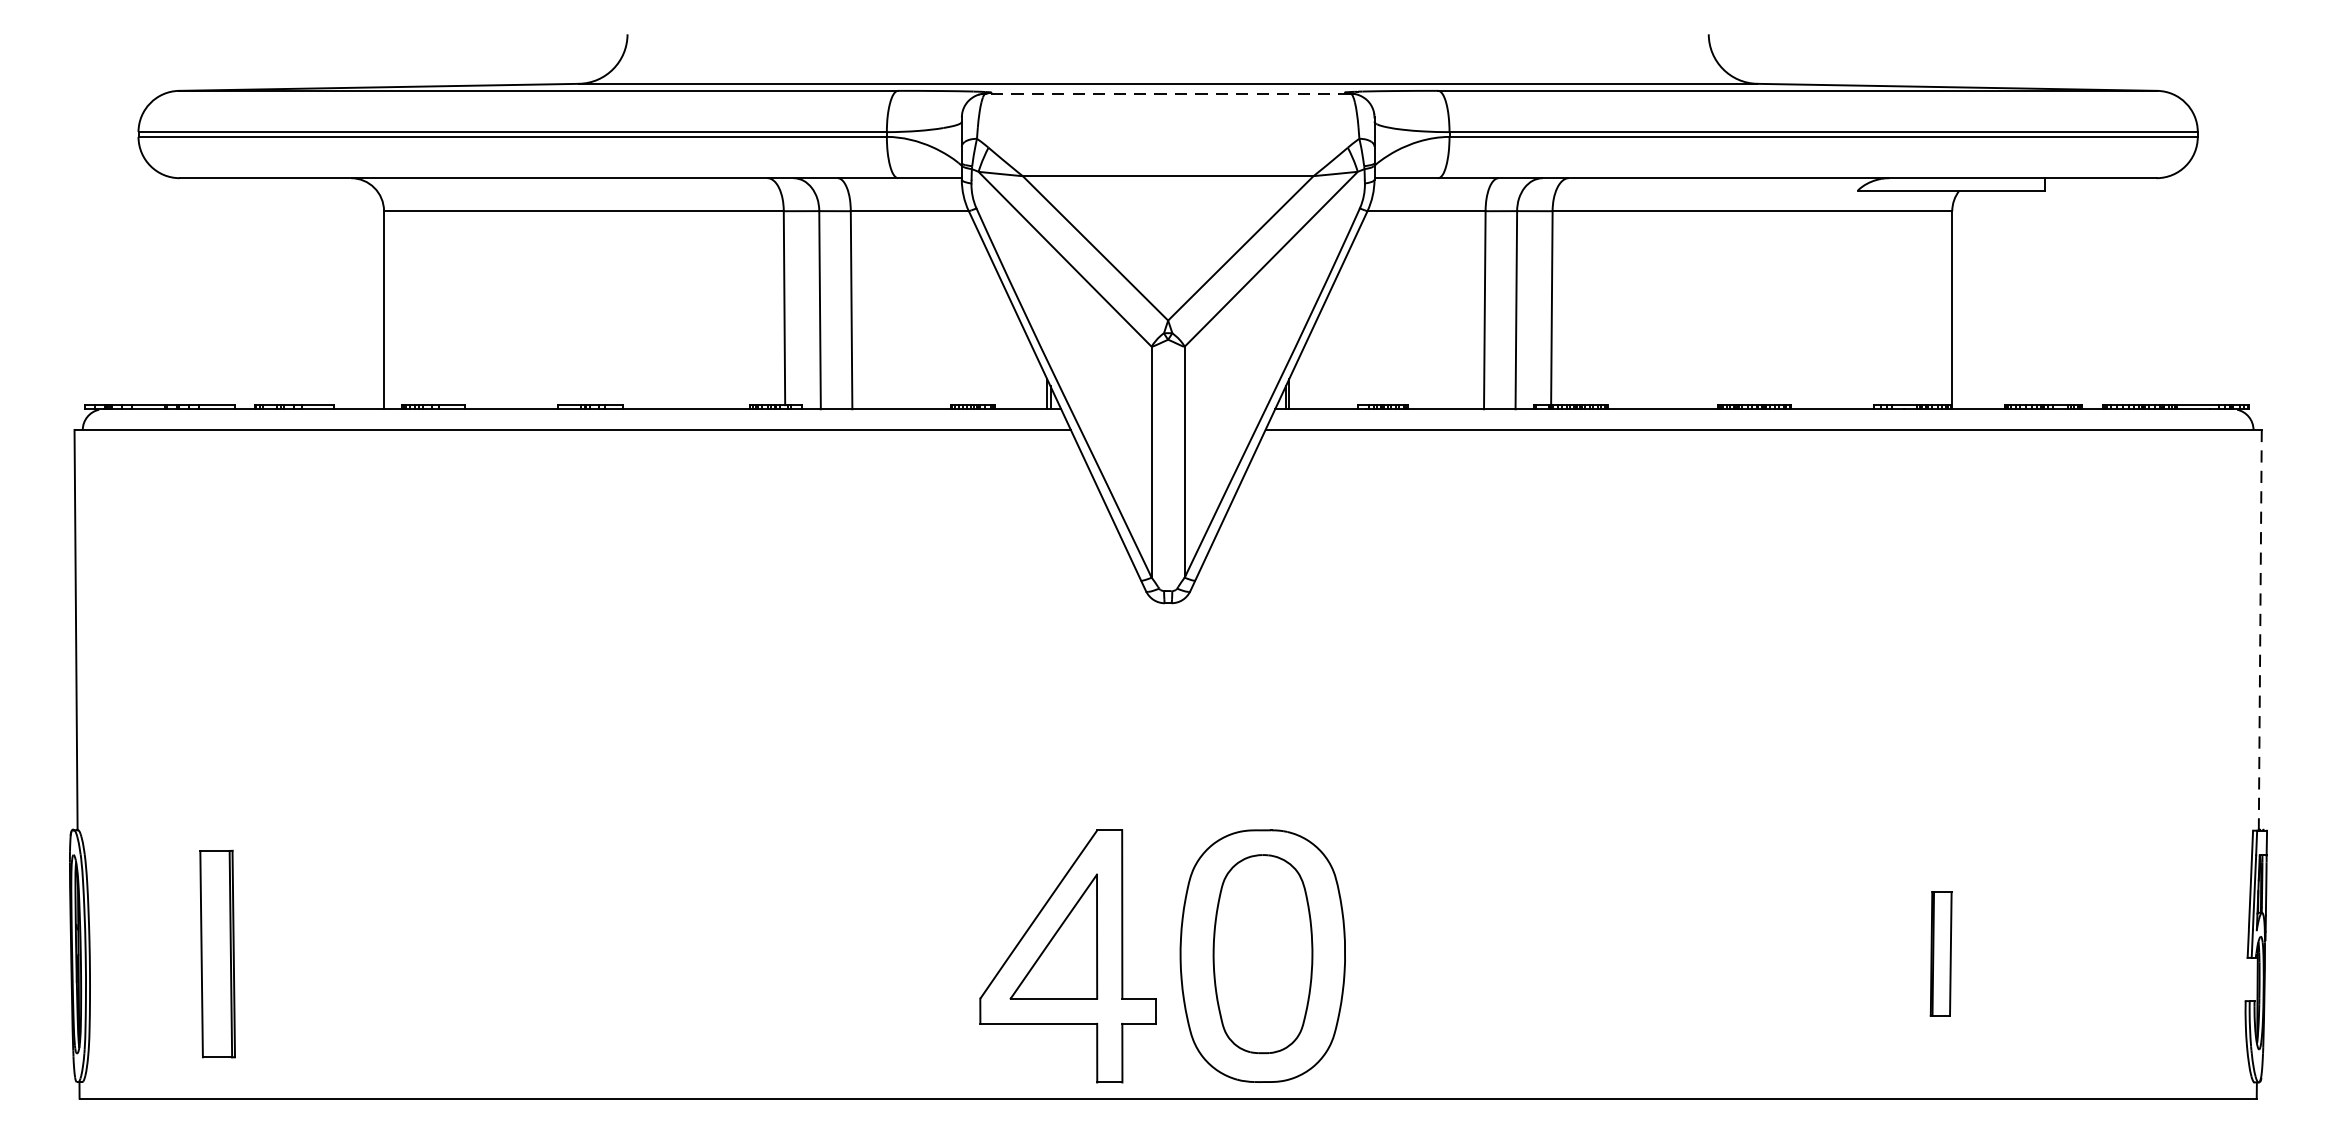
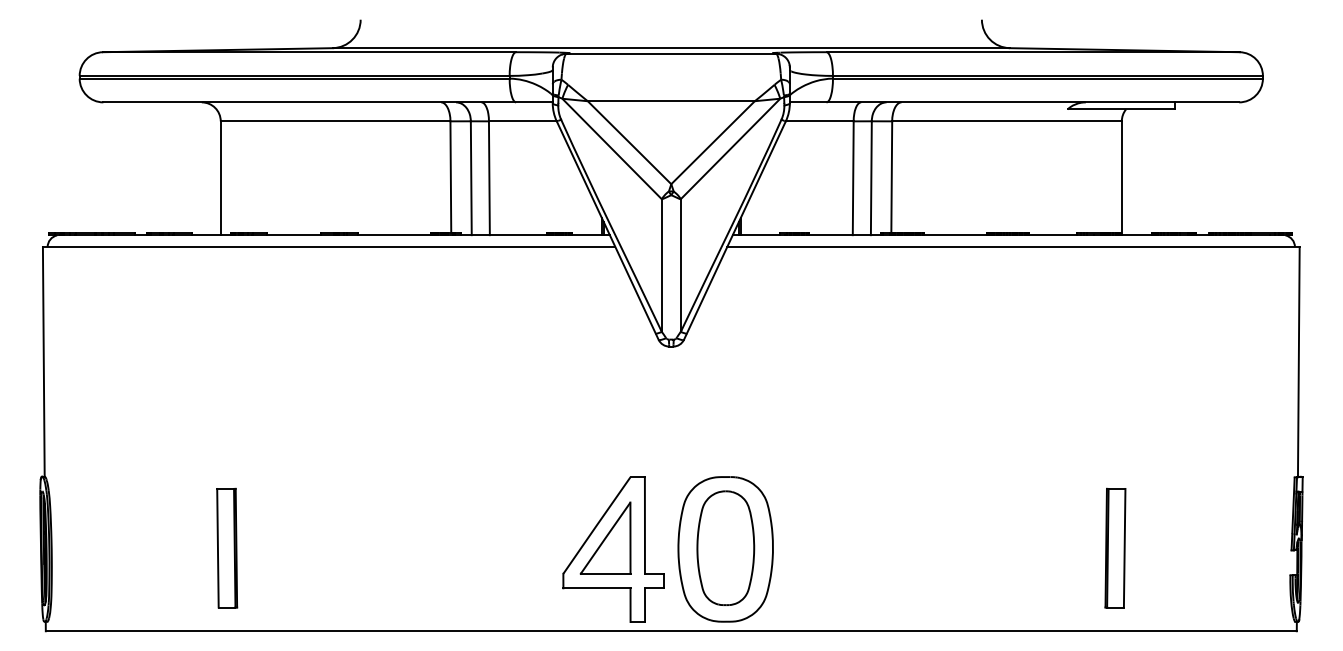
line: (1168, 93) -> (671, 53), dashed -> solid
line: (2259, 630) -> (1298, 362), dashed -> solid
part: (218, 952) -> (227, 547), moved
part: (1941, 952) -> (1115, 547), size x1.67

